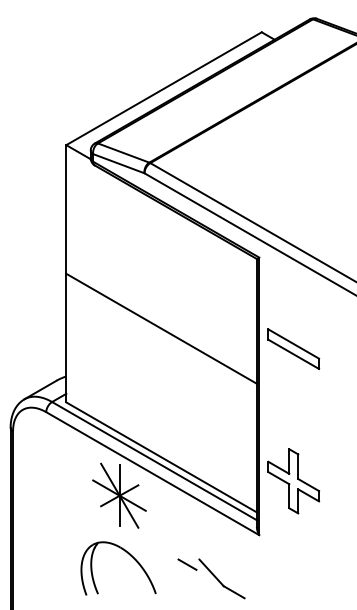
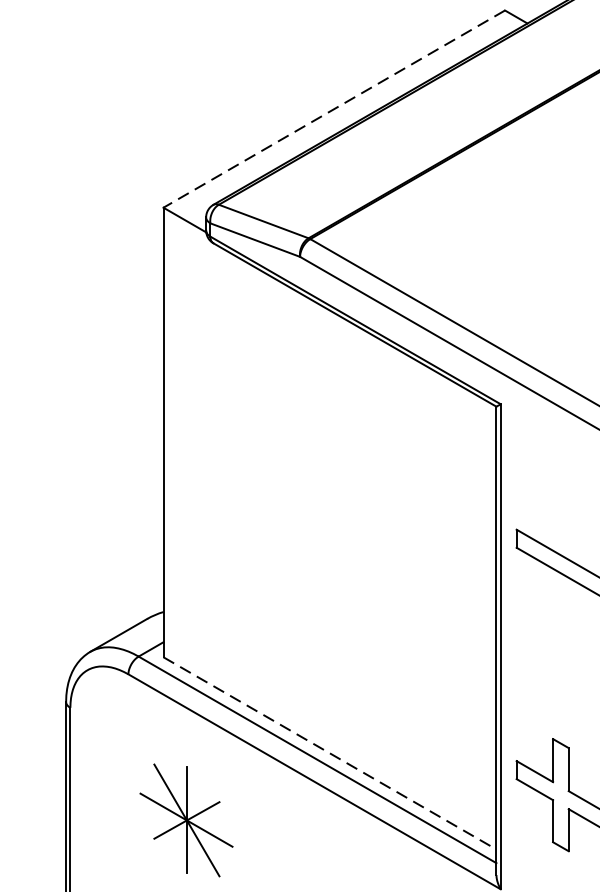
line: (164, 88) -> (335, 108), solid -> dashed
line: (161, 328) -> (329, 528), removed
line: (162, 457) -> (331, 753), solid -> dashed
part: (119, 495) -> (186, 819), moved

